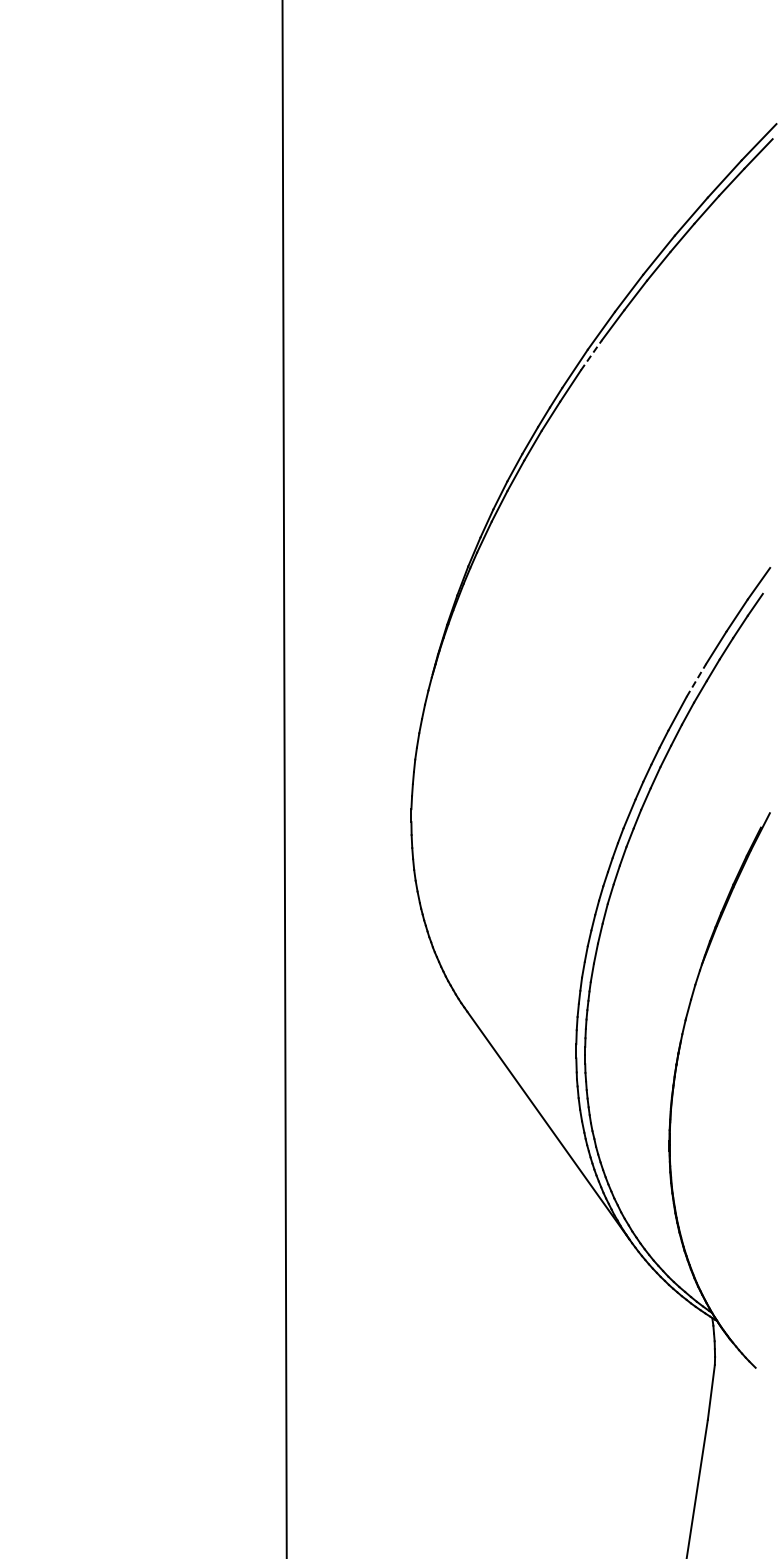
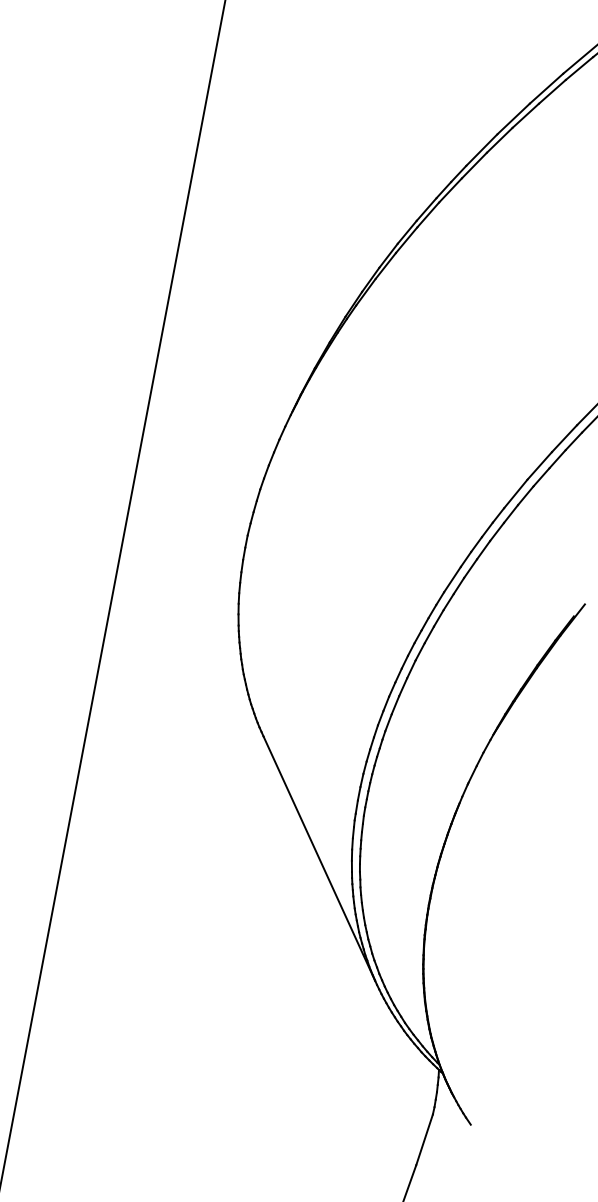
line: (591, 355) -> (499, 140), dashed -> solid
line: (696, 680) -> (539, 465), dashed -> solid

